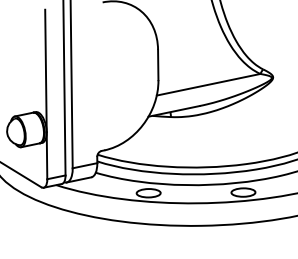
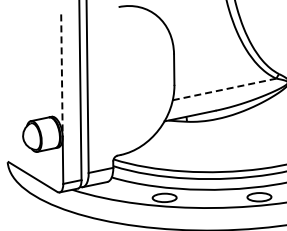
line: (45, 71) -> (61, 76), solid -> dashed
line: (208, 84) -> (224, 89), solid -> dashed

